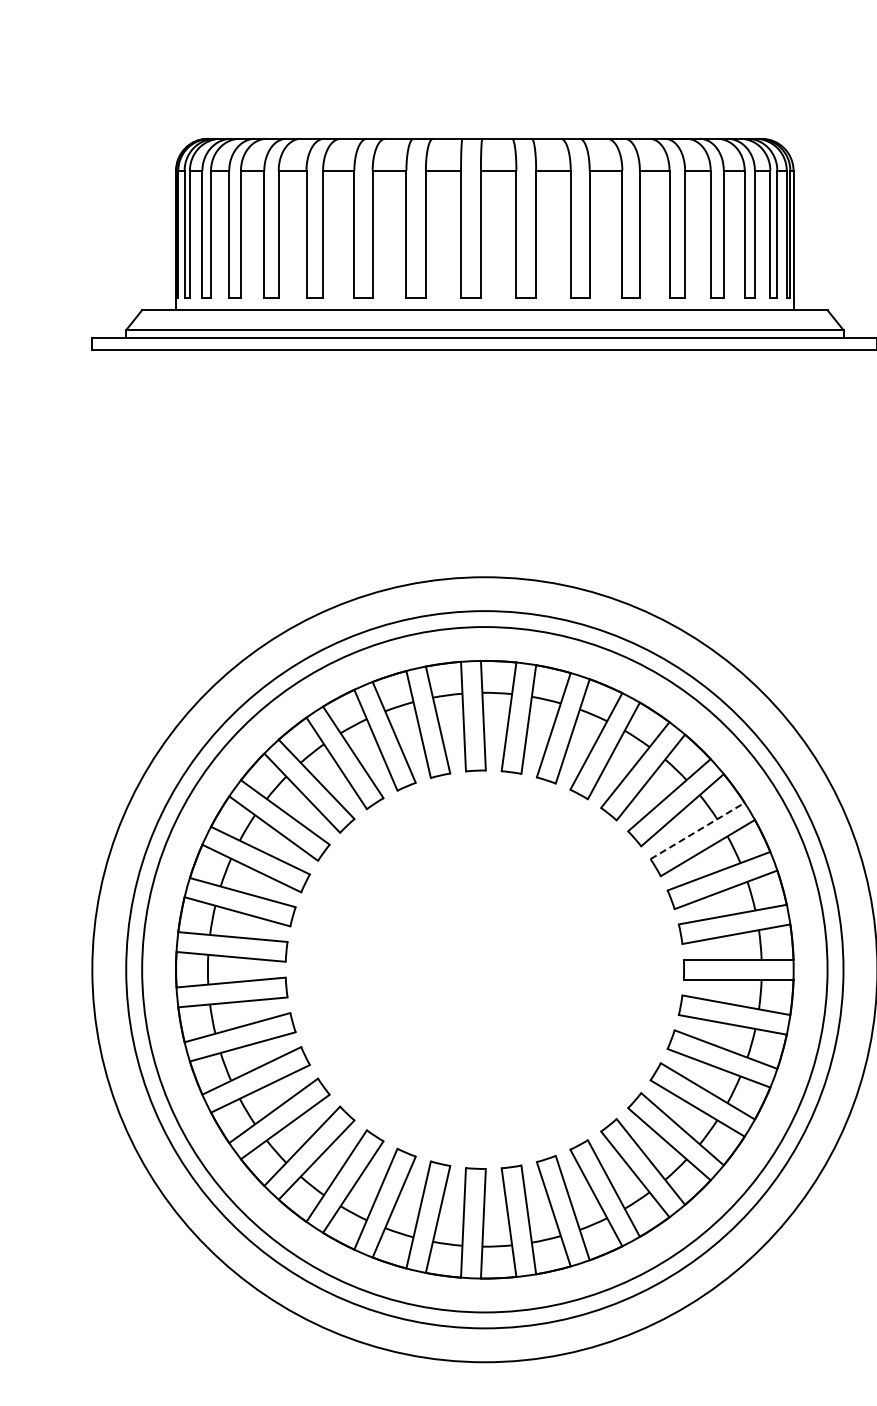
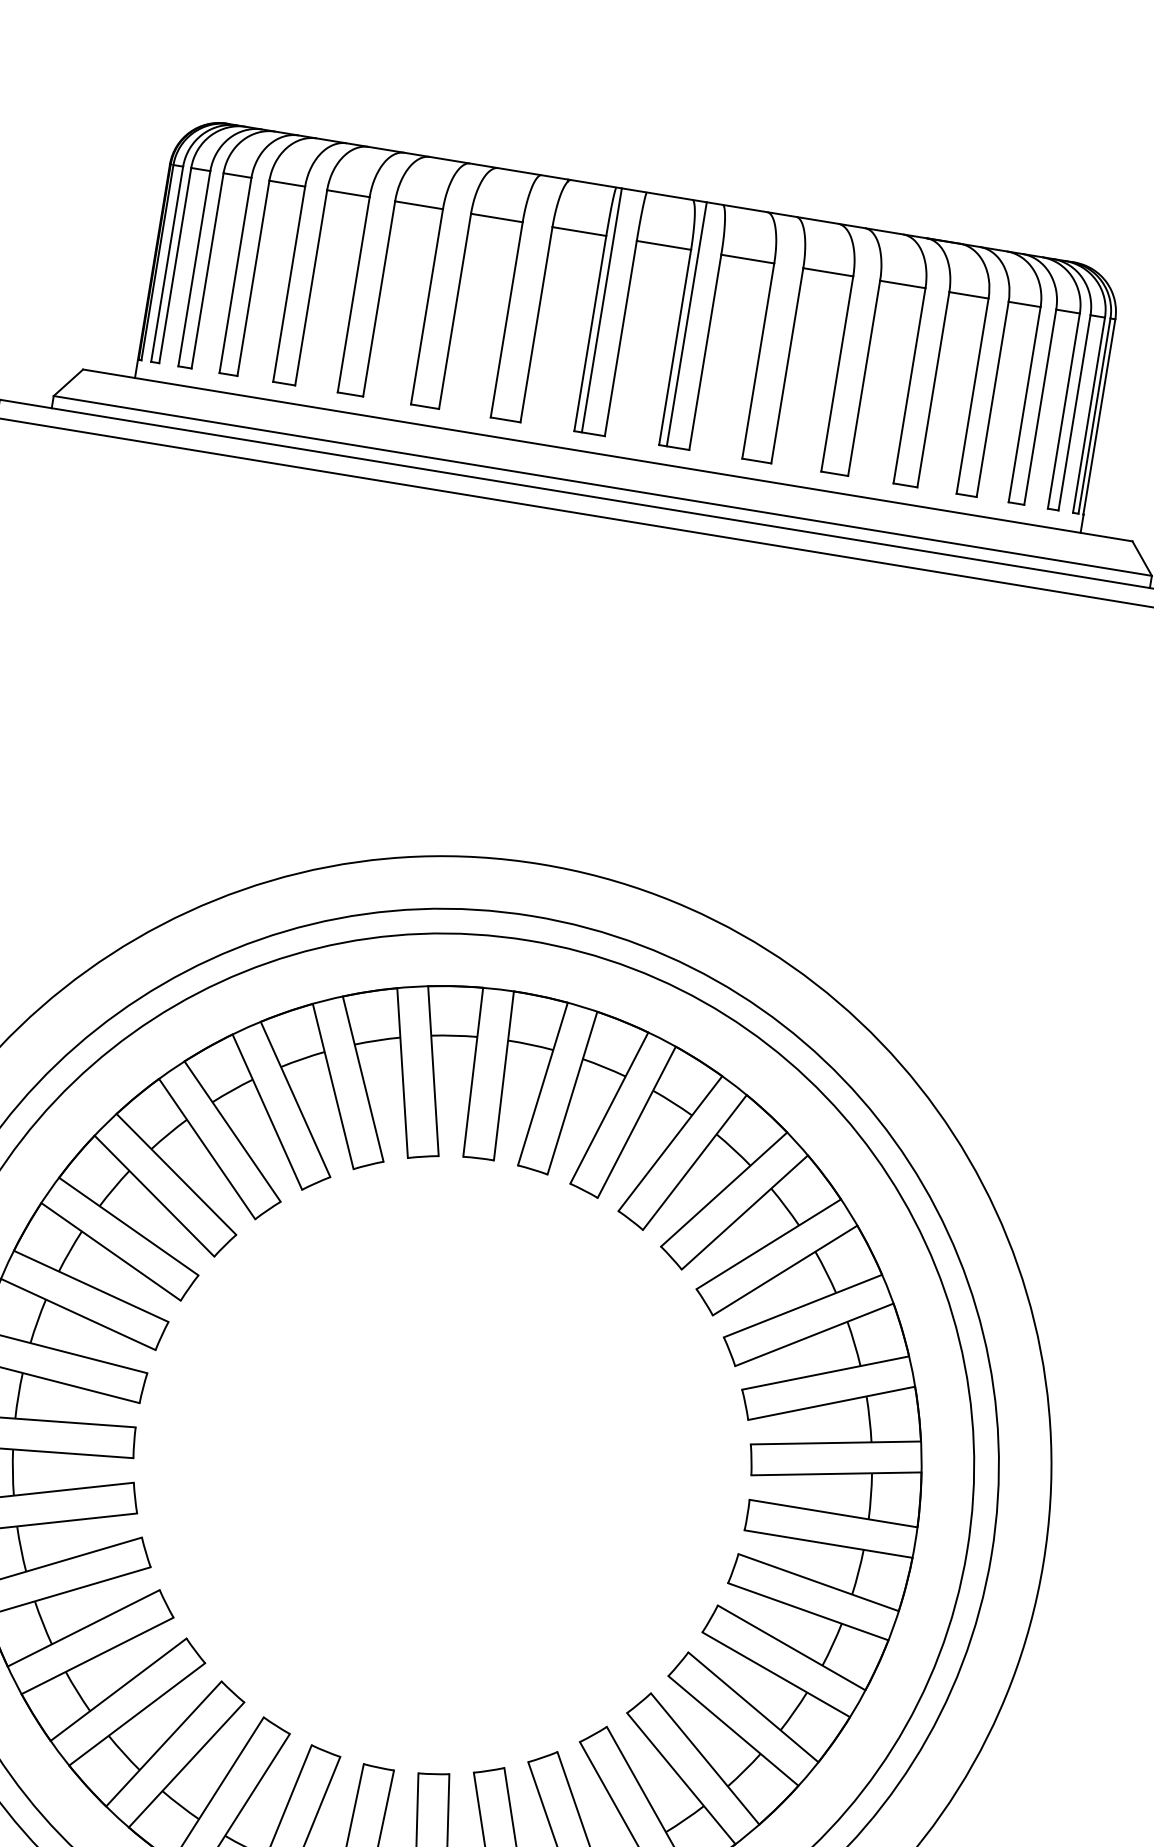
line: (465, 218) -> (601, 310), added
line: (521, 218) -> (686, 324), added
line: (697, 831) -> (802, 1306), dashed -> solid

